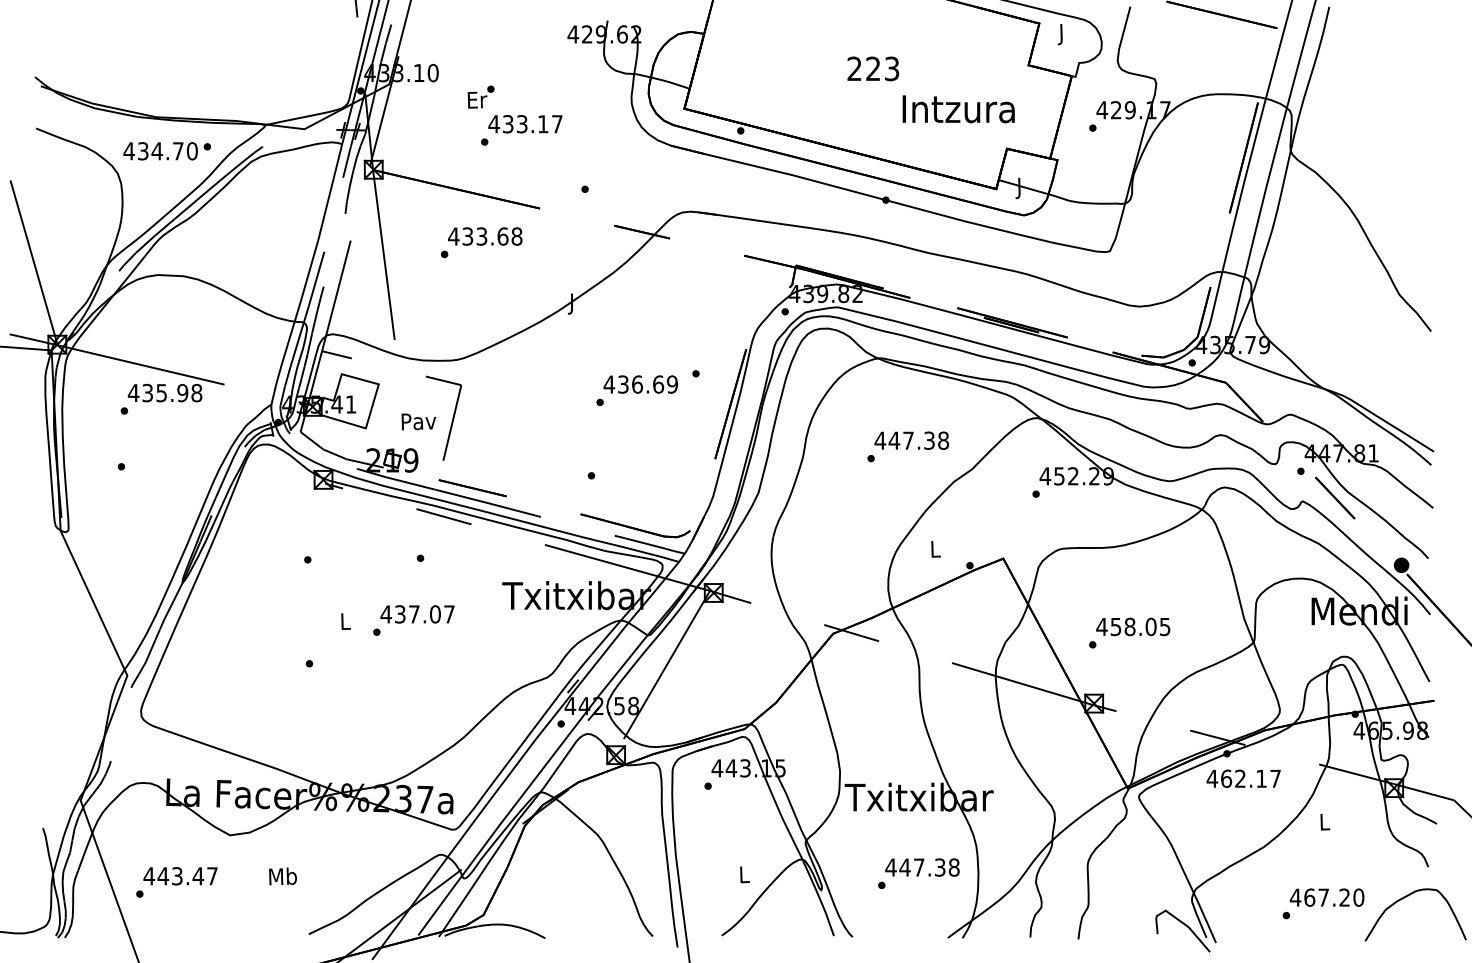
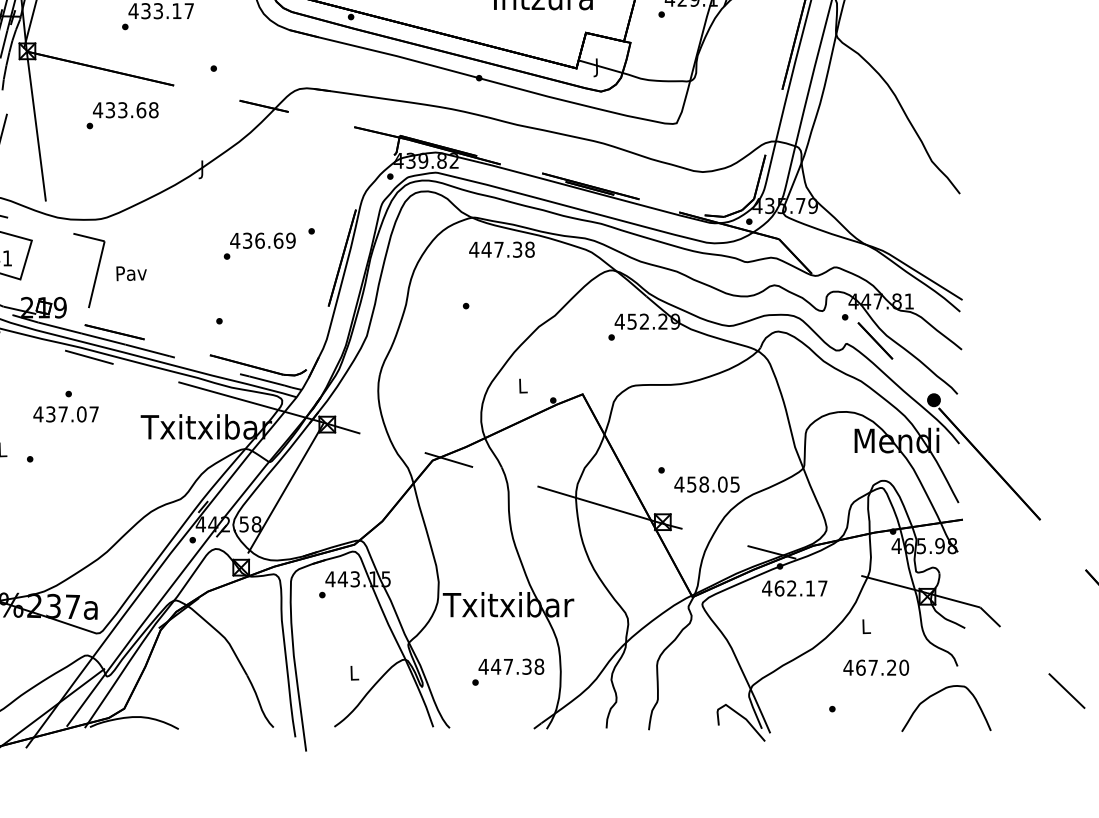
text: (418, 421) -> (131, 273), moved
text: (911, 440) -> (501, 249), moved
text: (417, 614) -> (66, 414), moved
text: (1133, 626) -> (707, 484), moved
text: (1326, 897) -> (875, 667), moved

